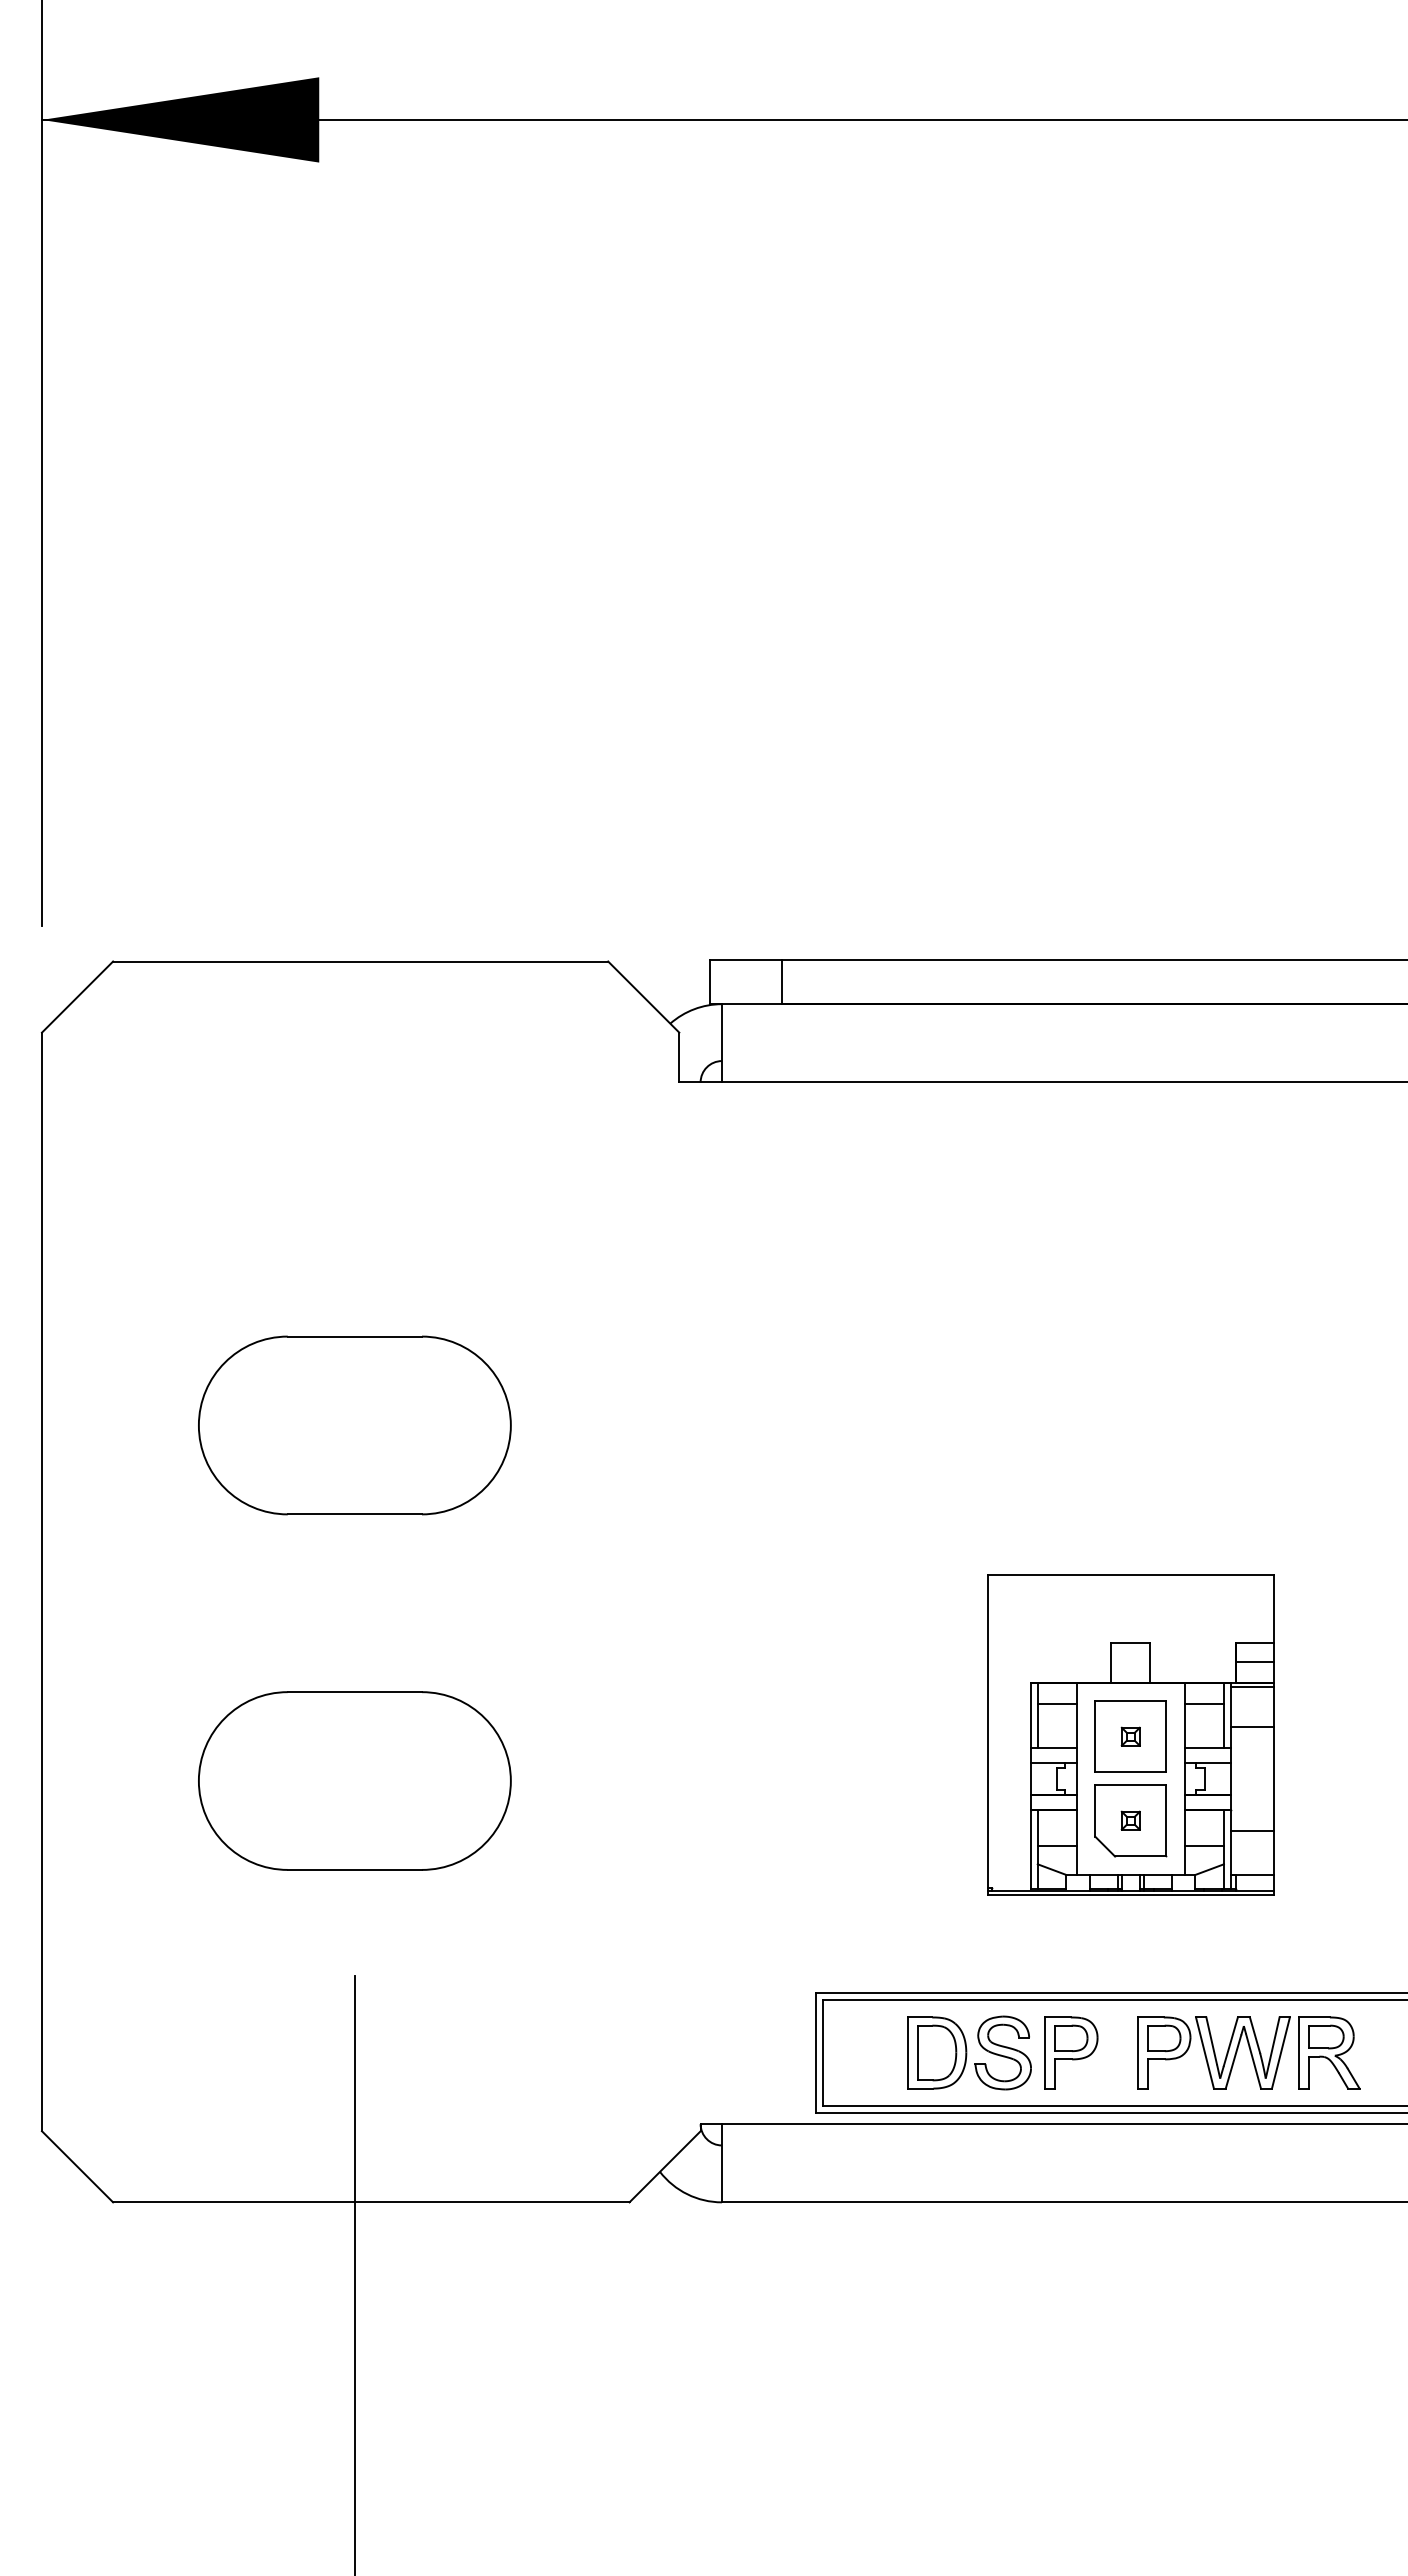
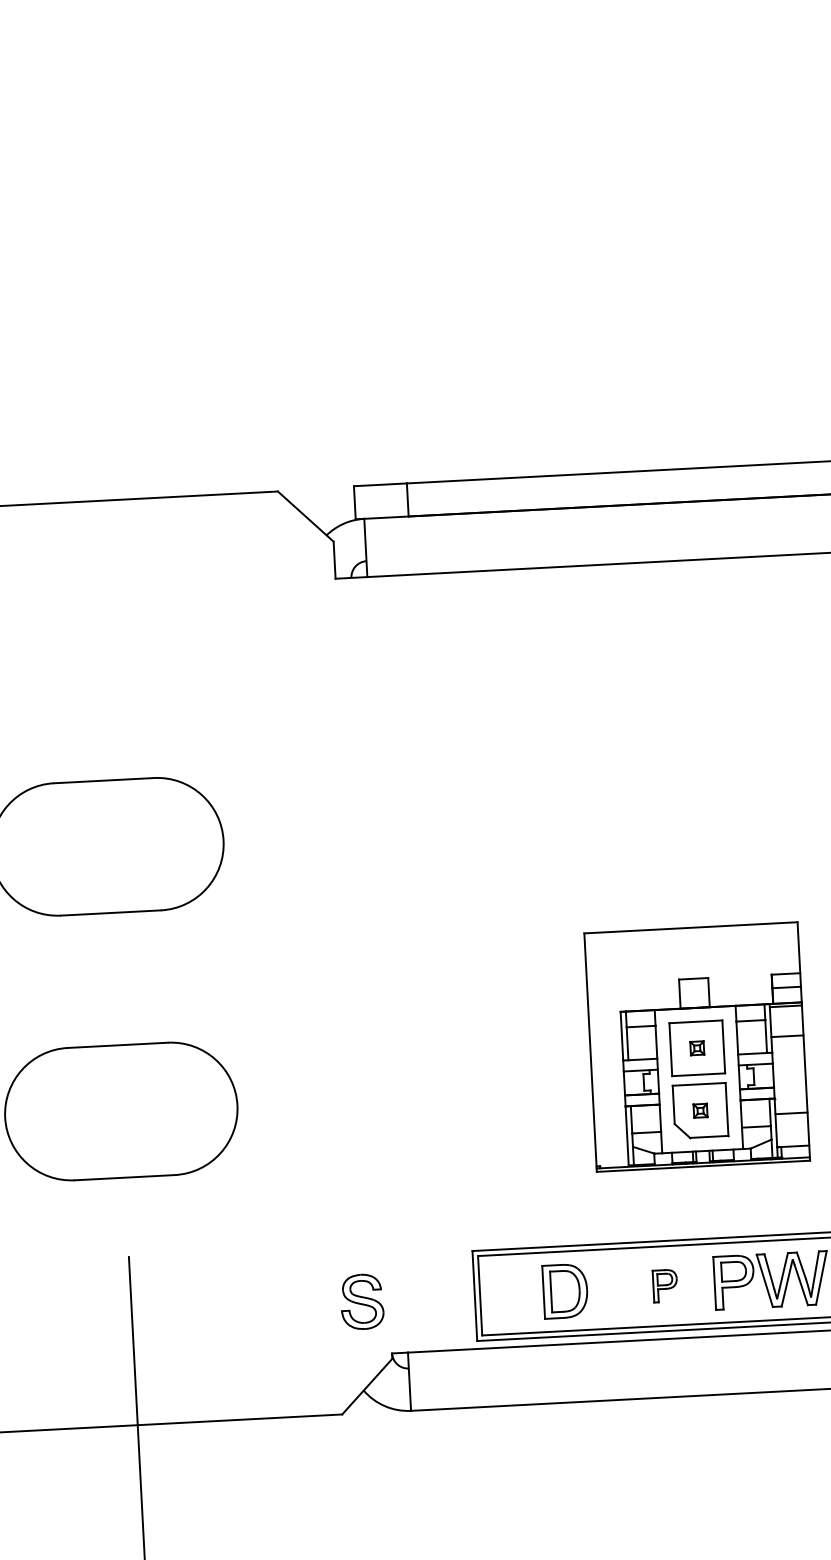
part: (1002, 2052) -> (361, 1301), moved
part: (1071, 2052) -> (665, 1285), size x0.6

